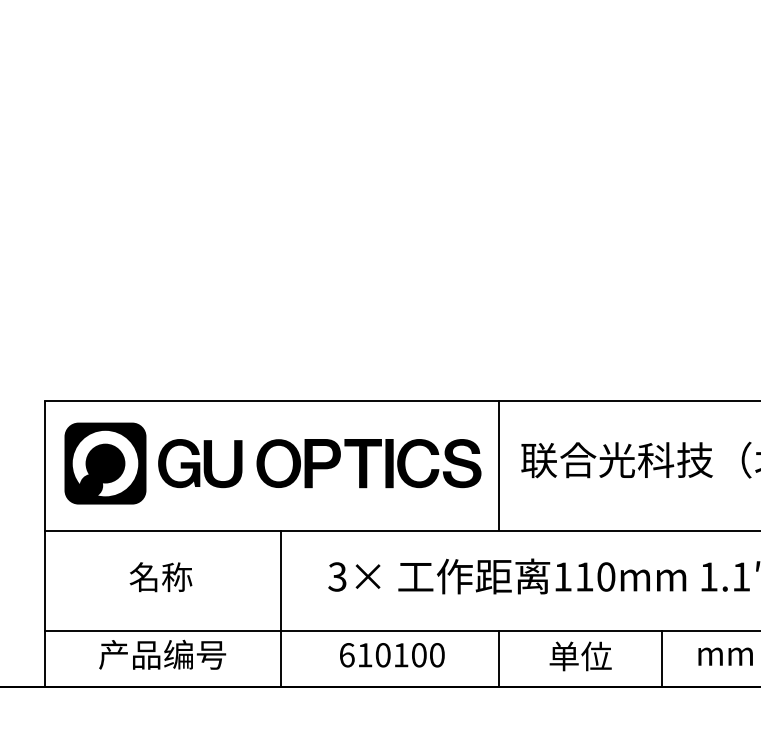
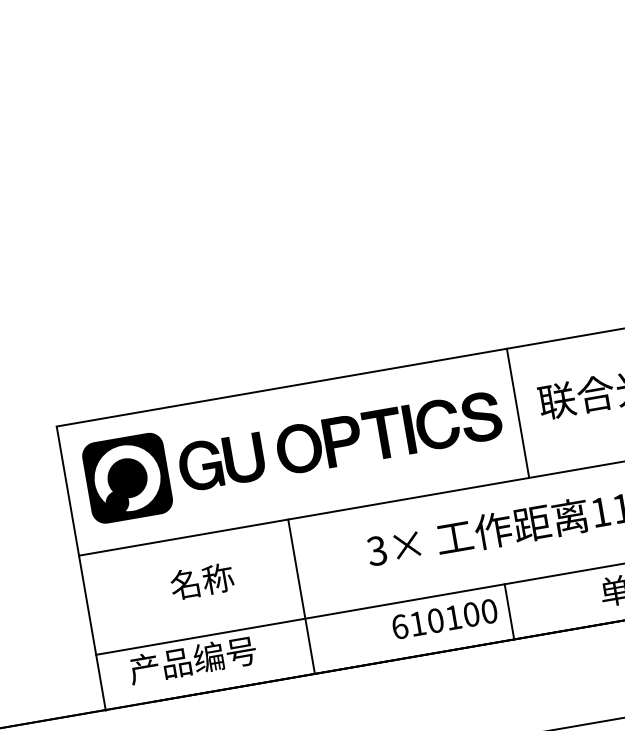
line: (280, 608) -> (301, 596), moved
text: (162, 654) -> (192, 659), moved
line: (498, 658) -> (509, 611), moved

